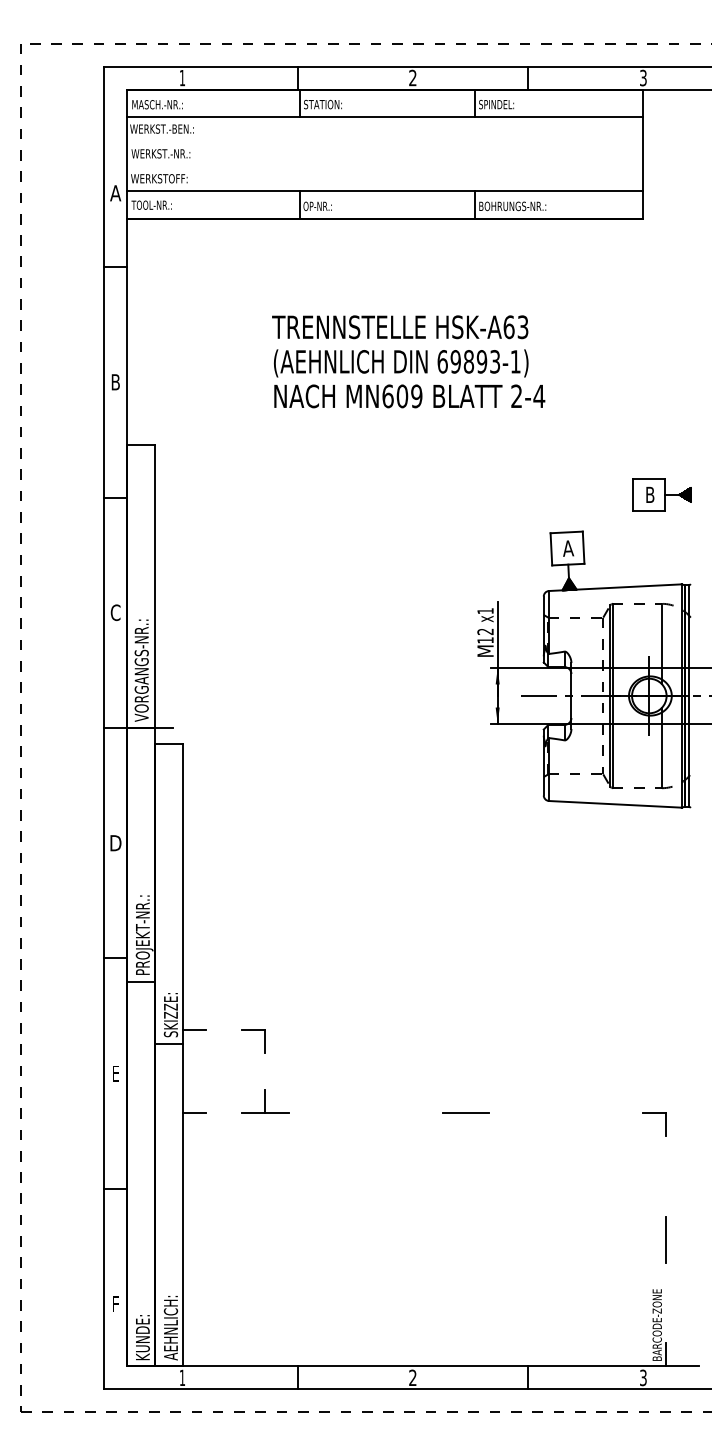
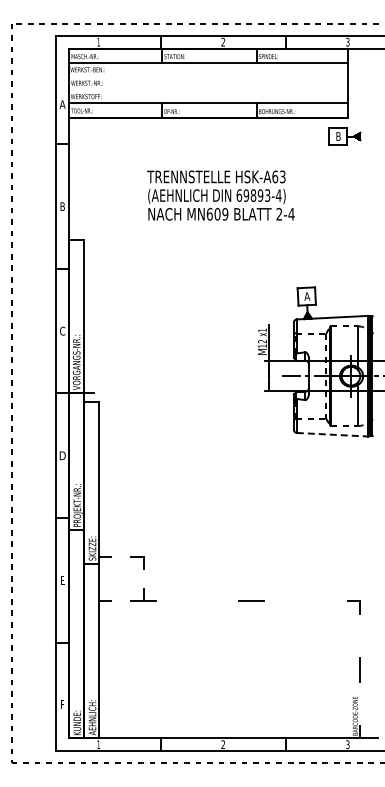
text: (515, 361) -> (278, 195), 69893-1) -> 69893-4)
part: (661, 494) -> (344, 136), moved
line: (615, 803) -> (332, 434), solid -> dashed

